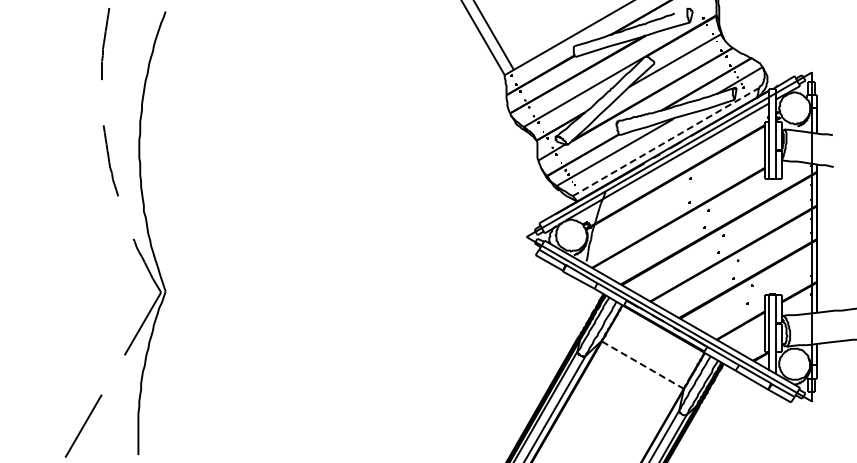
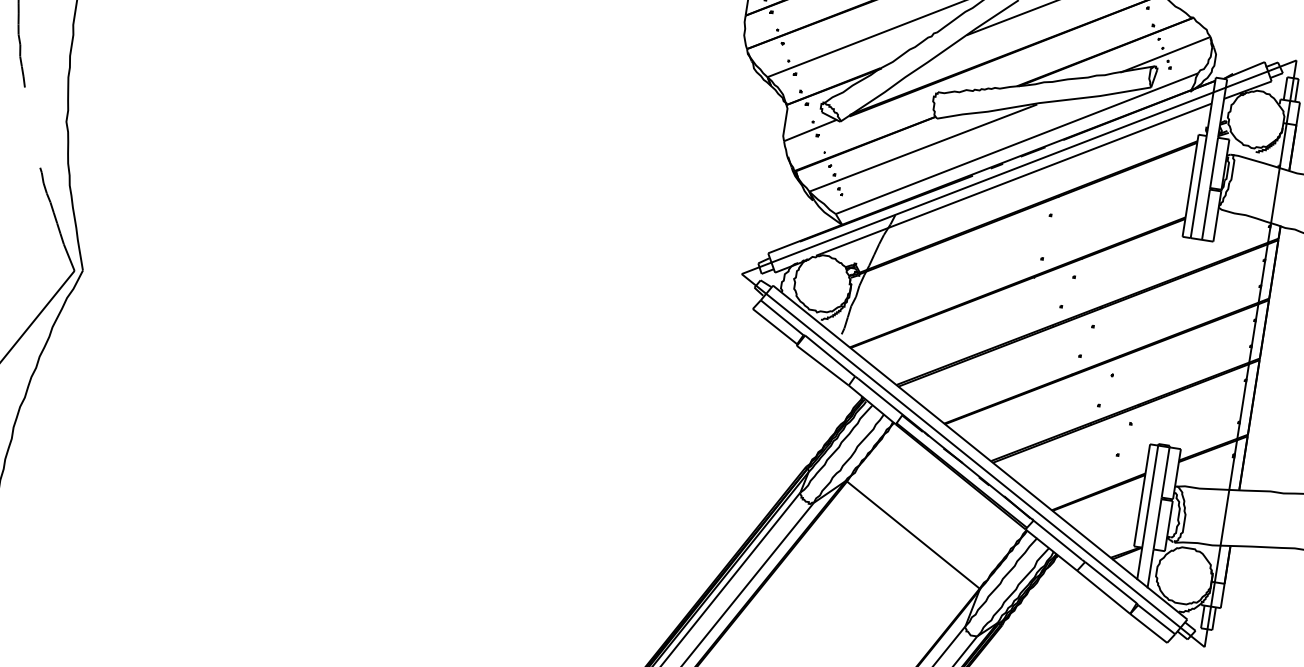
line: (666, 142) -> (1017, 144), dashed -> solid
line: (643, 365) -> (914, 535), dashed -> solid

